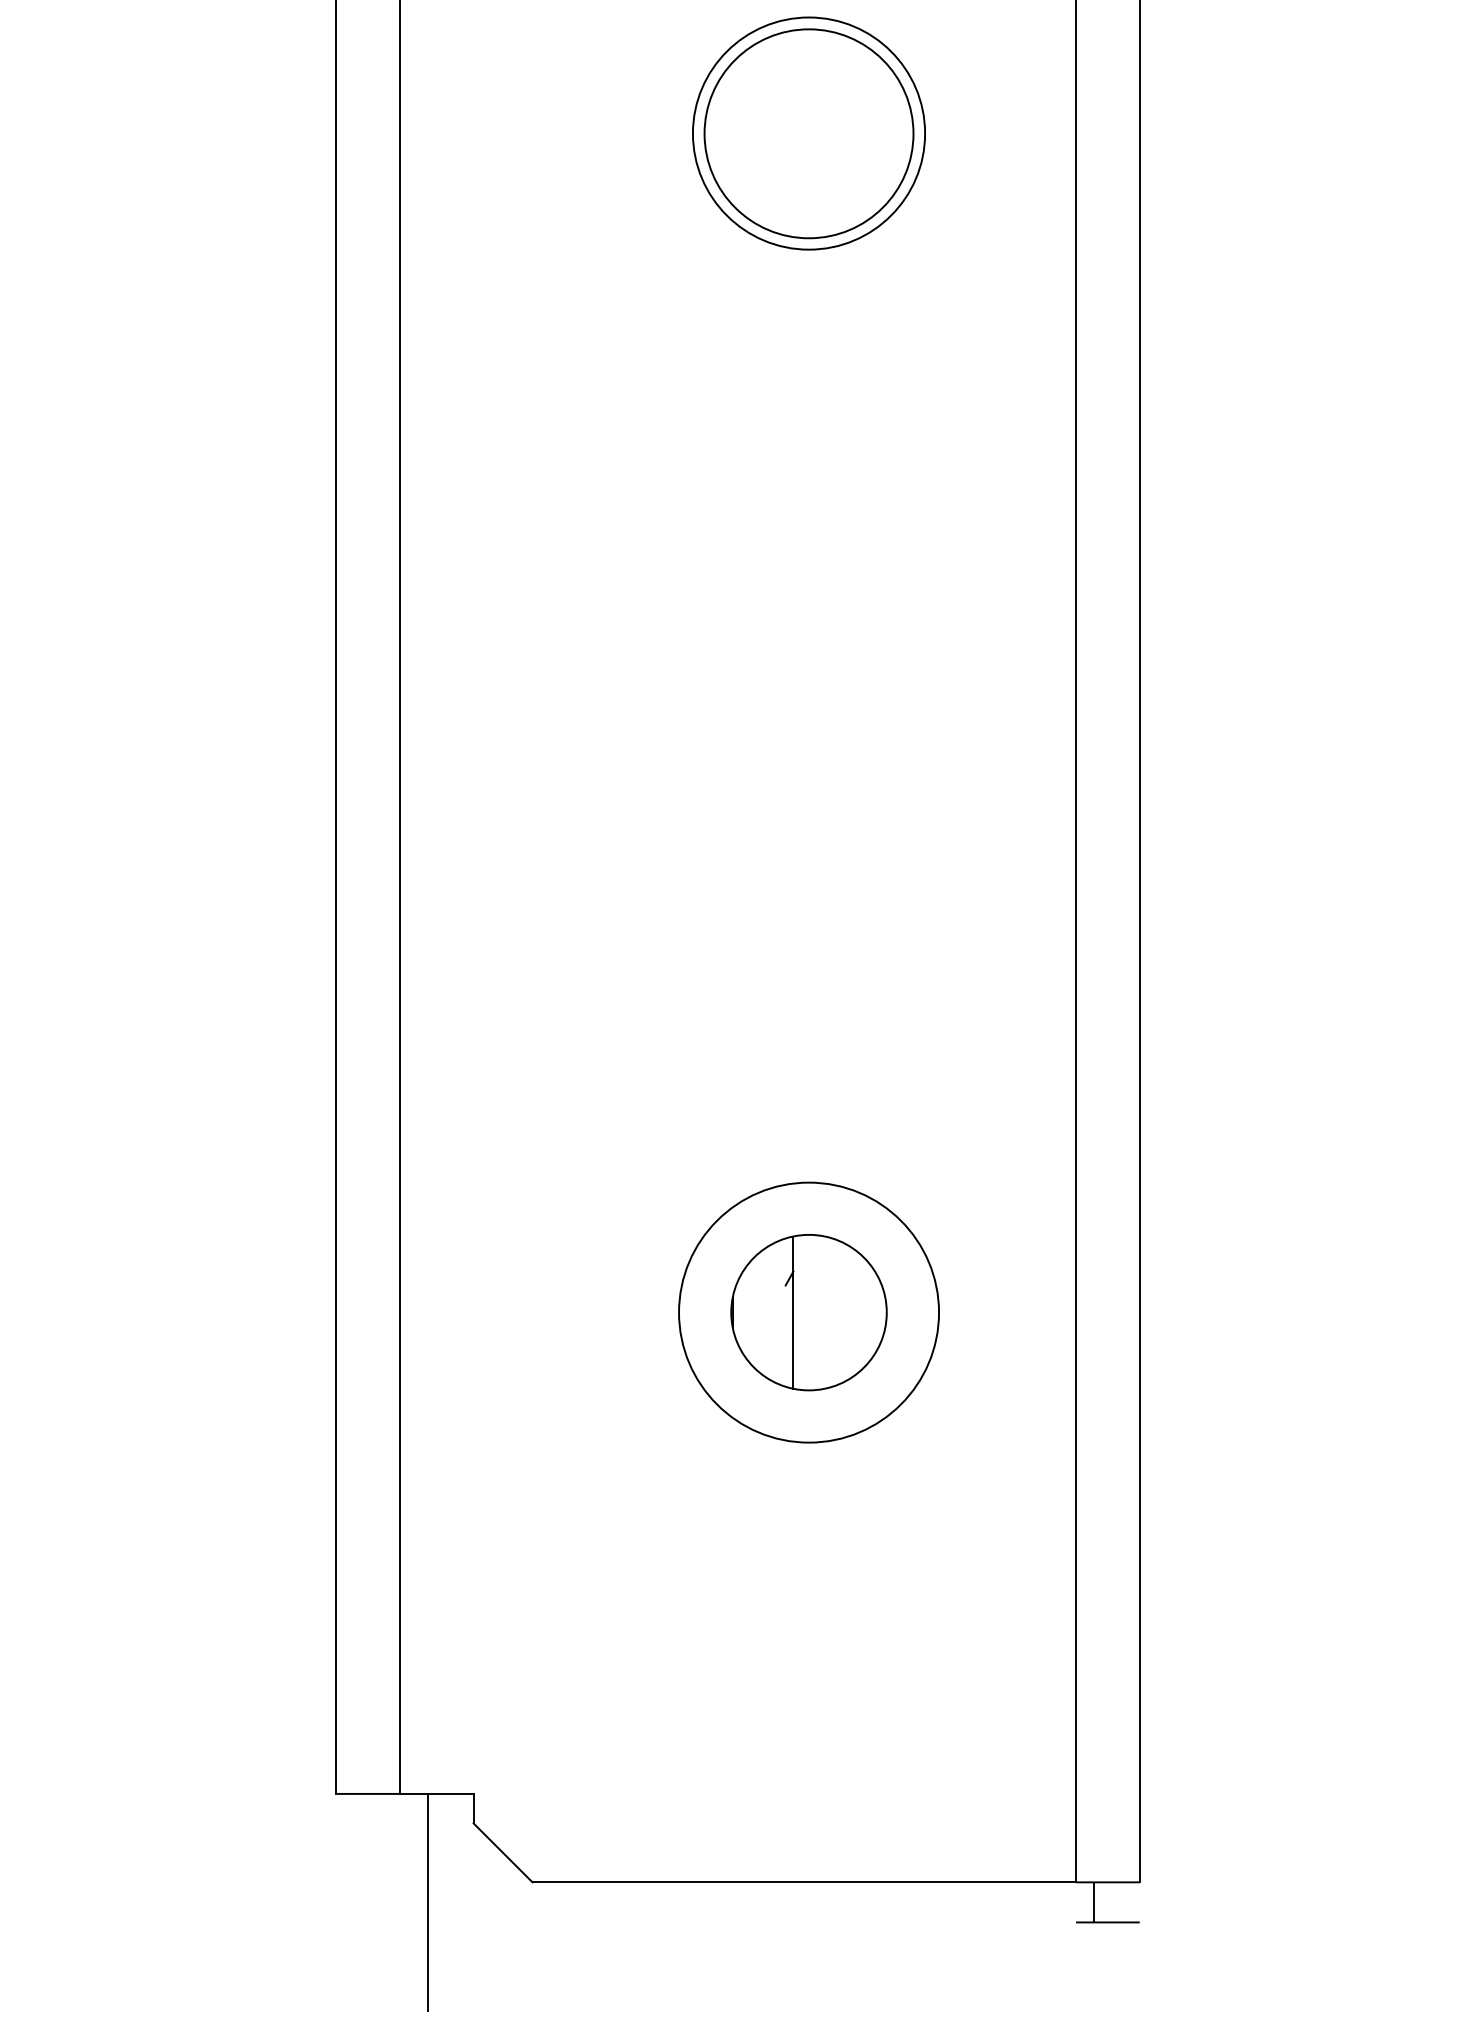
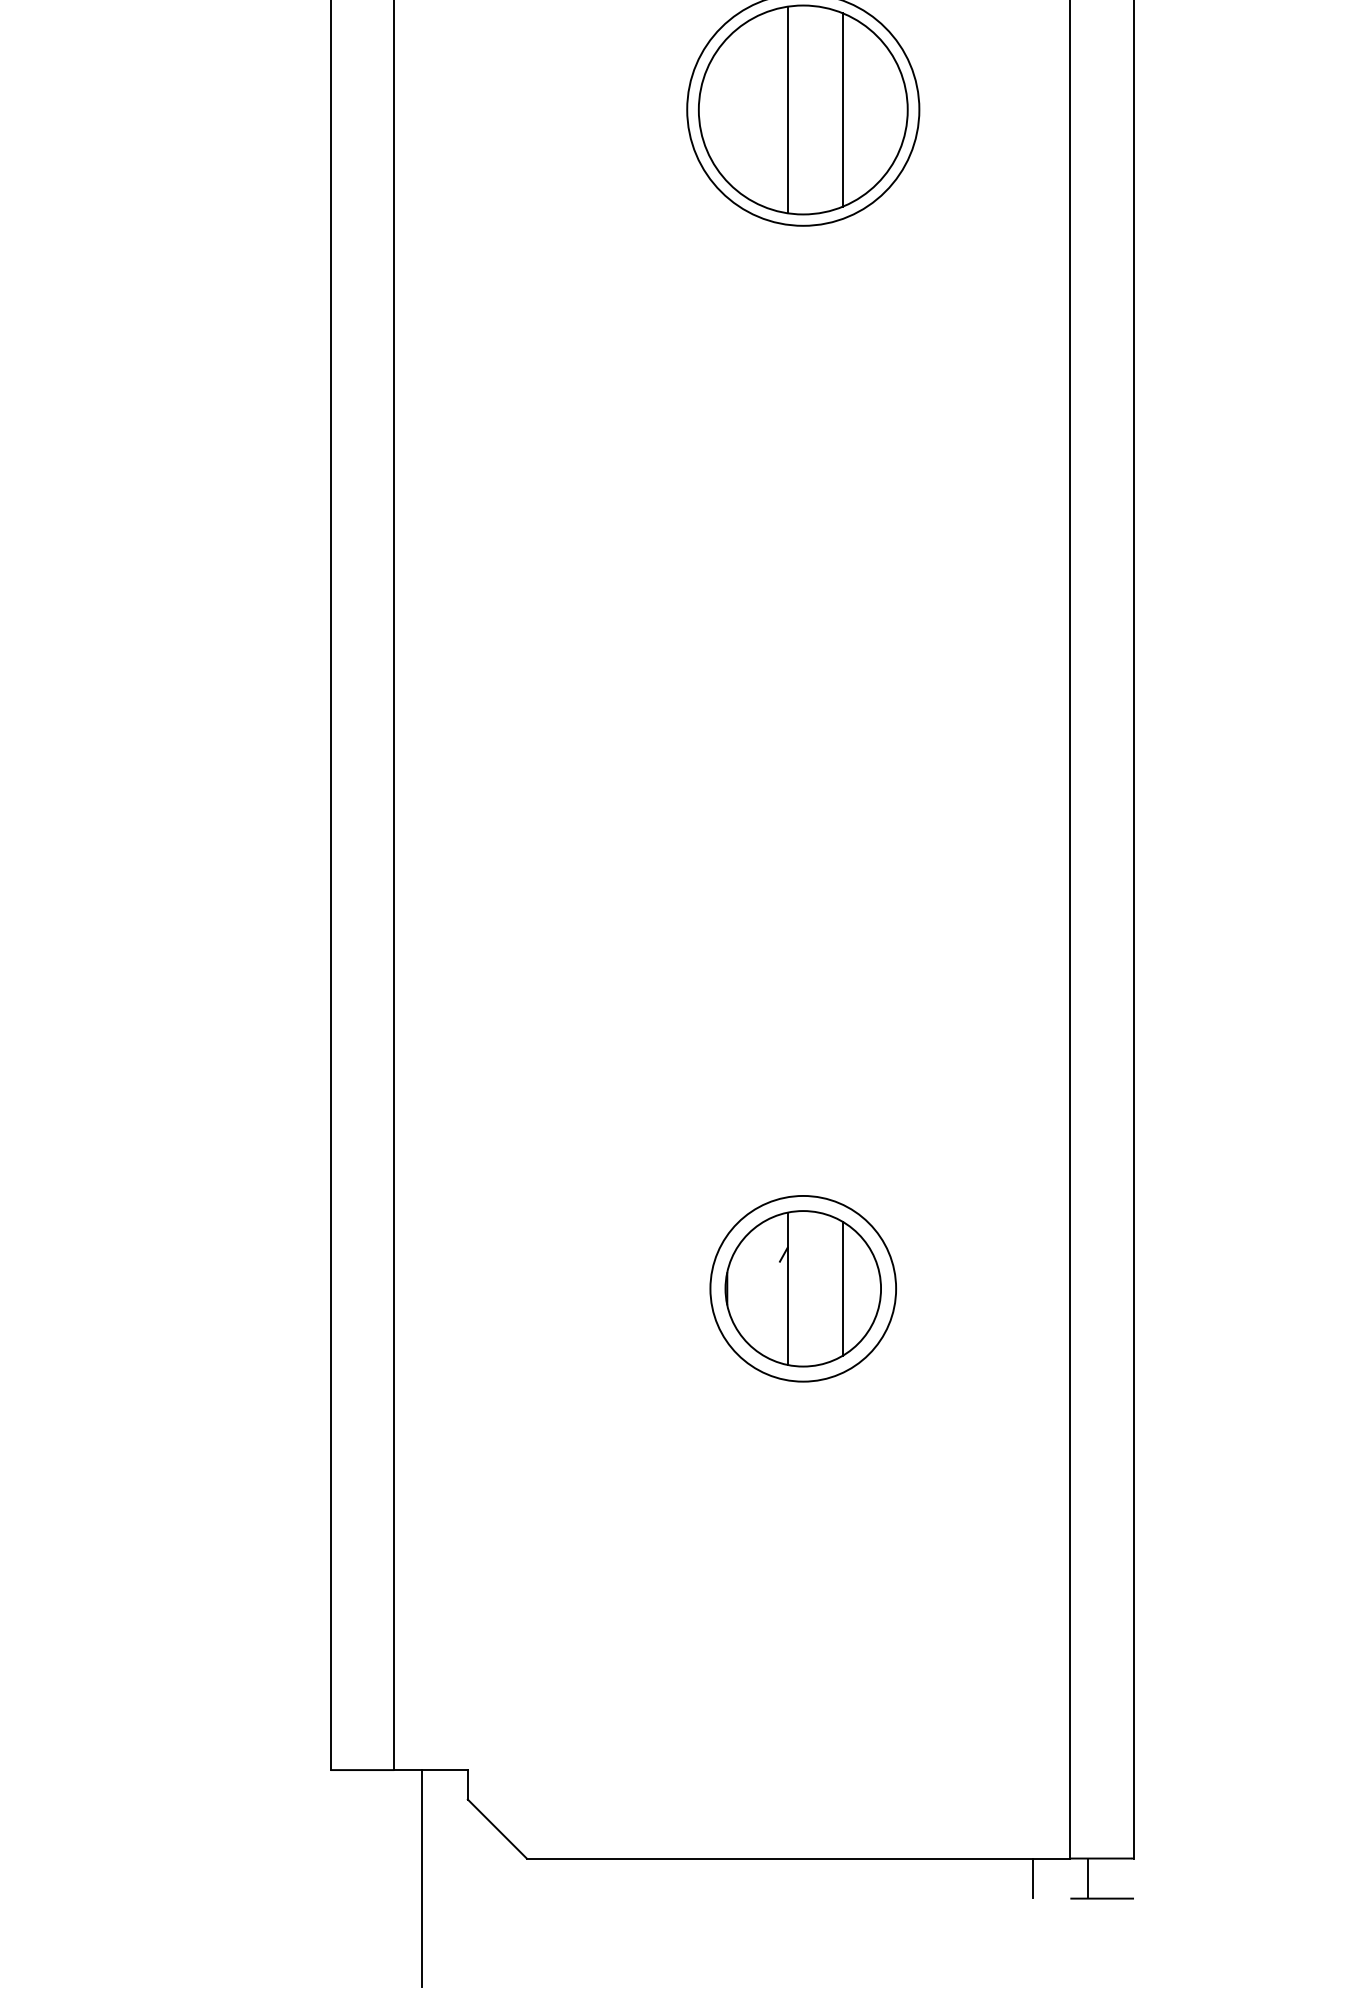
line: (793, 133) -> (787, 109), added
line: (848, 133) -> (842, 109), added
circle: (808, 1312) -> (802, 1288), size x0.71
line: (848, 1312) -> (842, 1288), added
line: (1038, 1902) -> (1032, 1878), added

